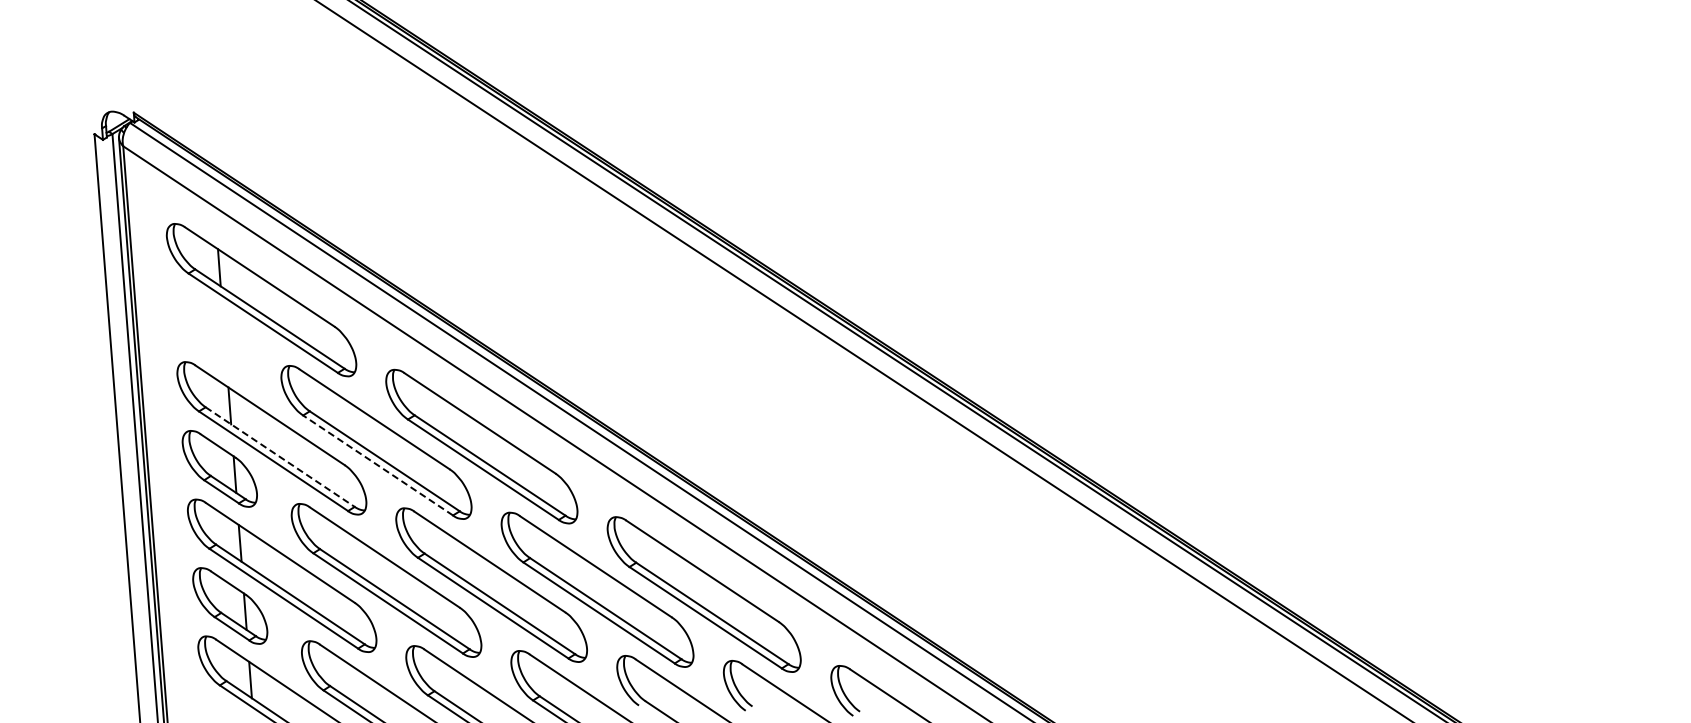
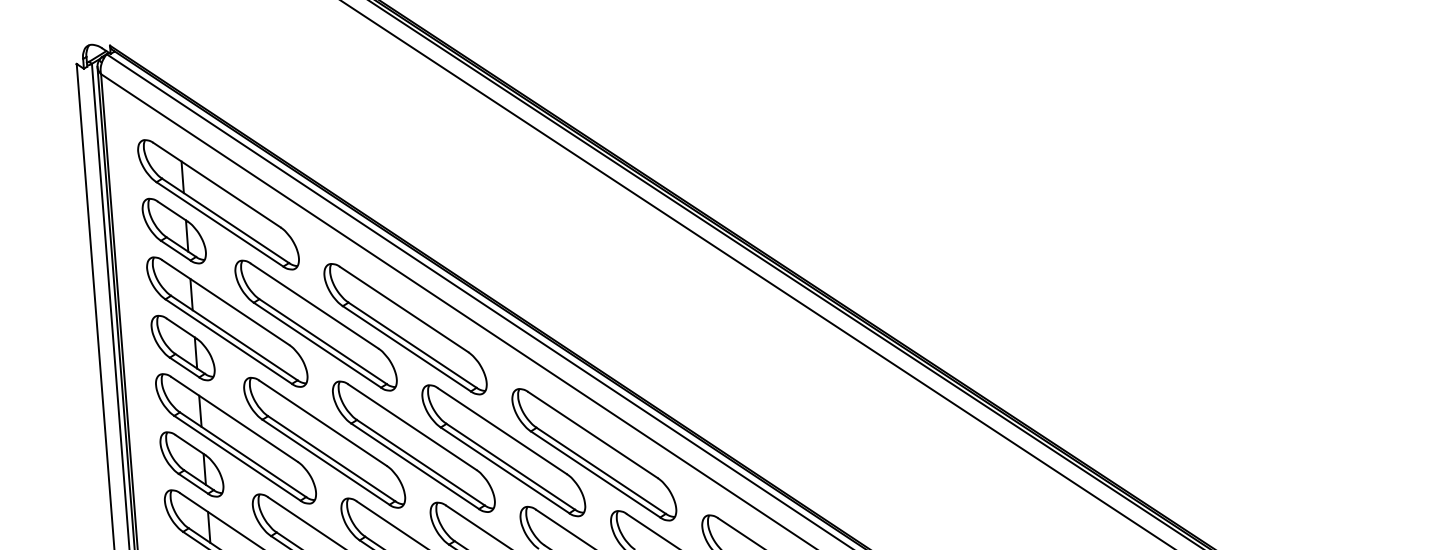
part: (209, 331) -> (174, 231), added
line: (280, 457) -> (234, 338), dashed -> solid
line: (377, 465) -> (316, 345), dashed -> solid

